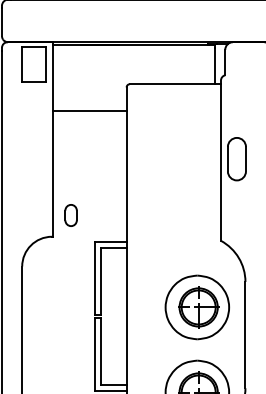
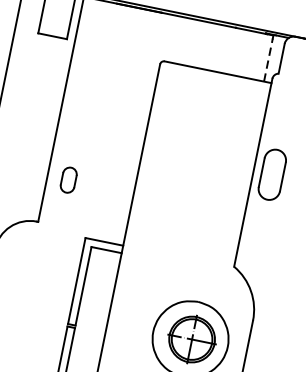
line: (214, 65) -> (268, 59), solid -> dashed
line: (89, 111) -> (110, 83), removed
part: (70, 215) -> (68, 180), moved

